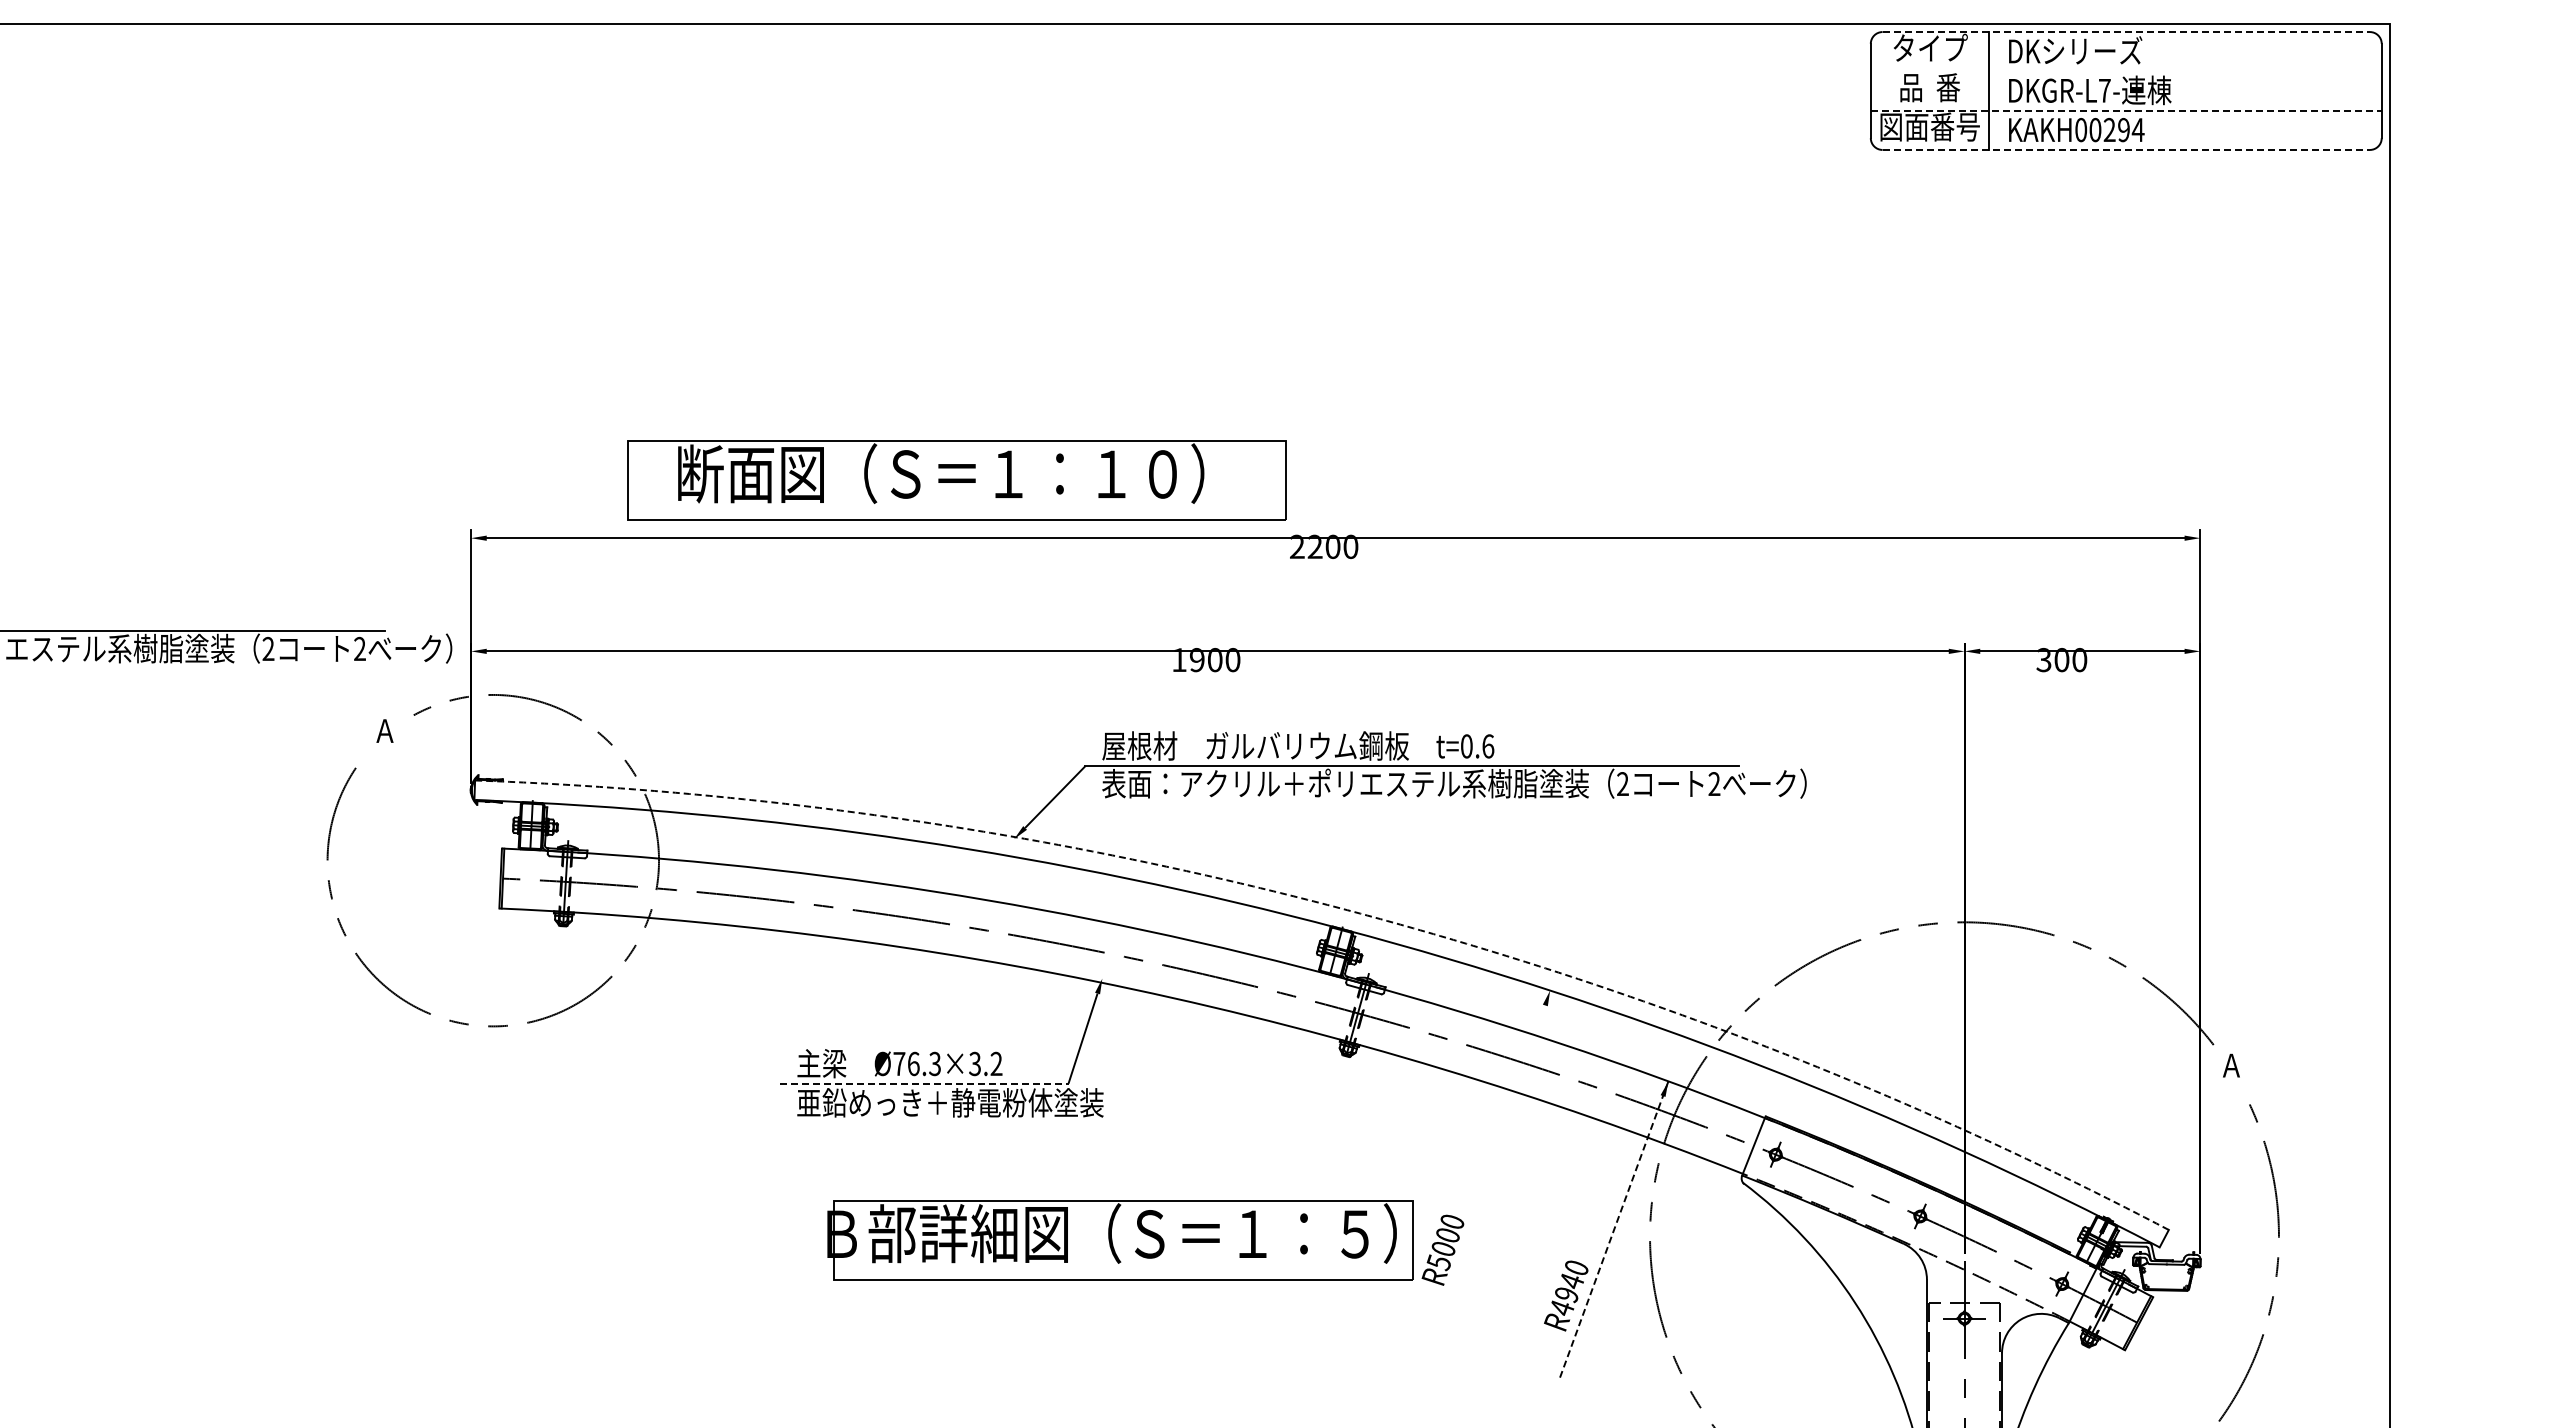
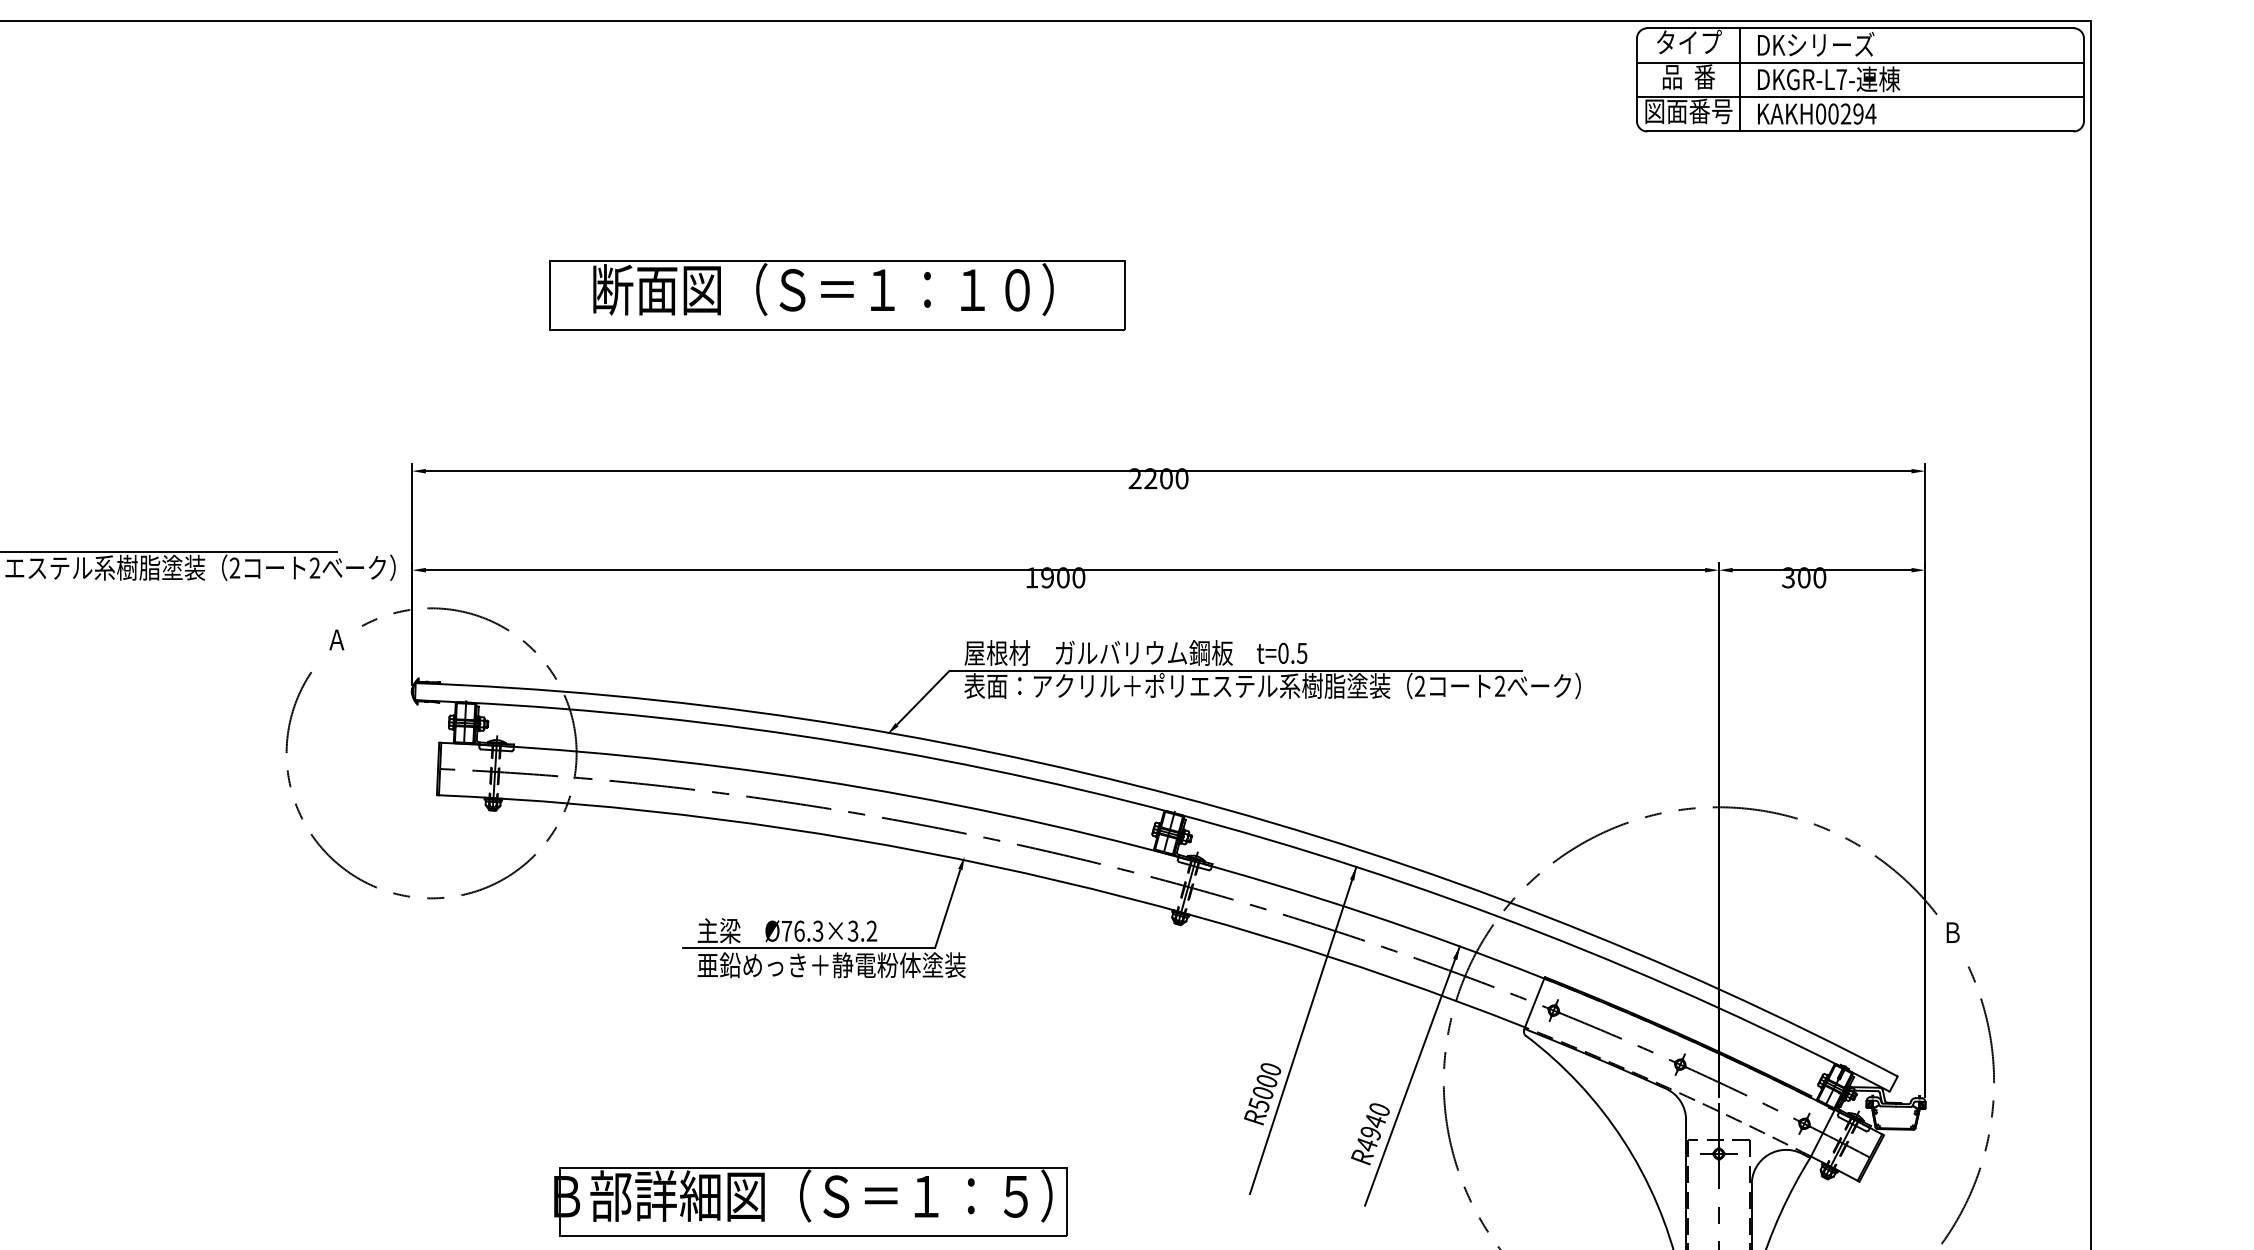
line: (2126, 32) -> (1860, 28), dashed -> solid
line: (2125, 71) -> (1859, 62), added
line: (2126, 110) -> (1860, 96), dashed -> solid
line: (2126, 149) -> (1860, 131), dashed -> solid
part: (956, 480) -> (836, 295), moved
text: (1488, 746) -> (1302, 653), t=0.6 -> t=0.5
arc: (1347, 910) -> (1179, 796), dashed -> solid
text: (2231, 1065) -> (1952, 932), Ａ -> Ｂ
line: (924, 1083) -> (808, 948), dashed -> solid
line: (1489, 1177) -> (1303, 1030), added
line: (1614, 1229) -> (1412, 1076), dashed -> solid
part: (1120, 1240) -> (810, 1202), moved

